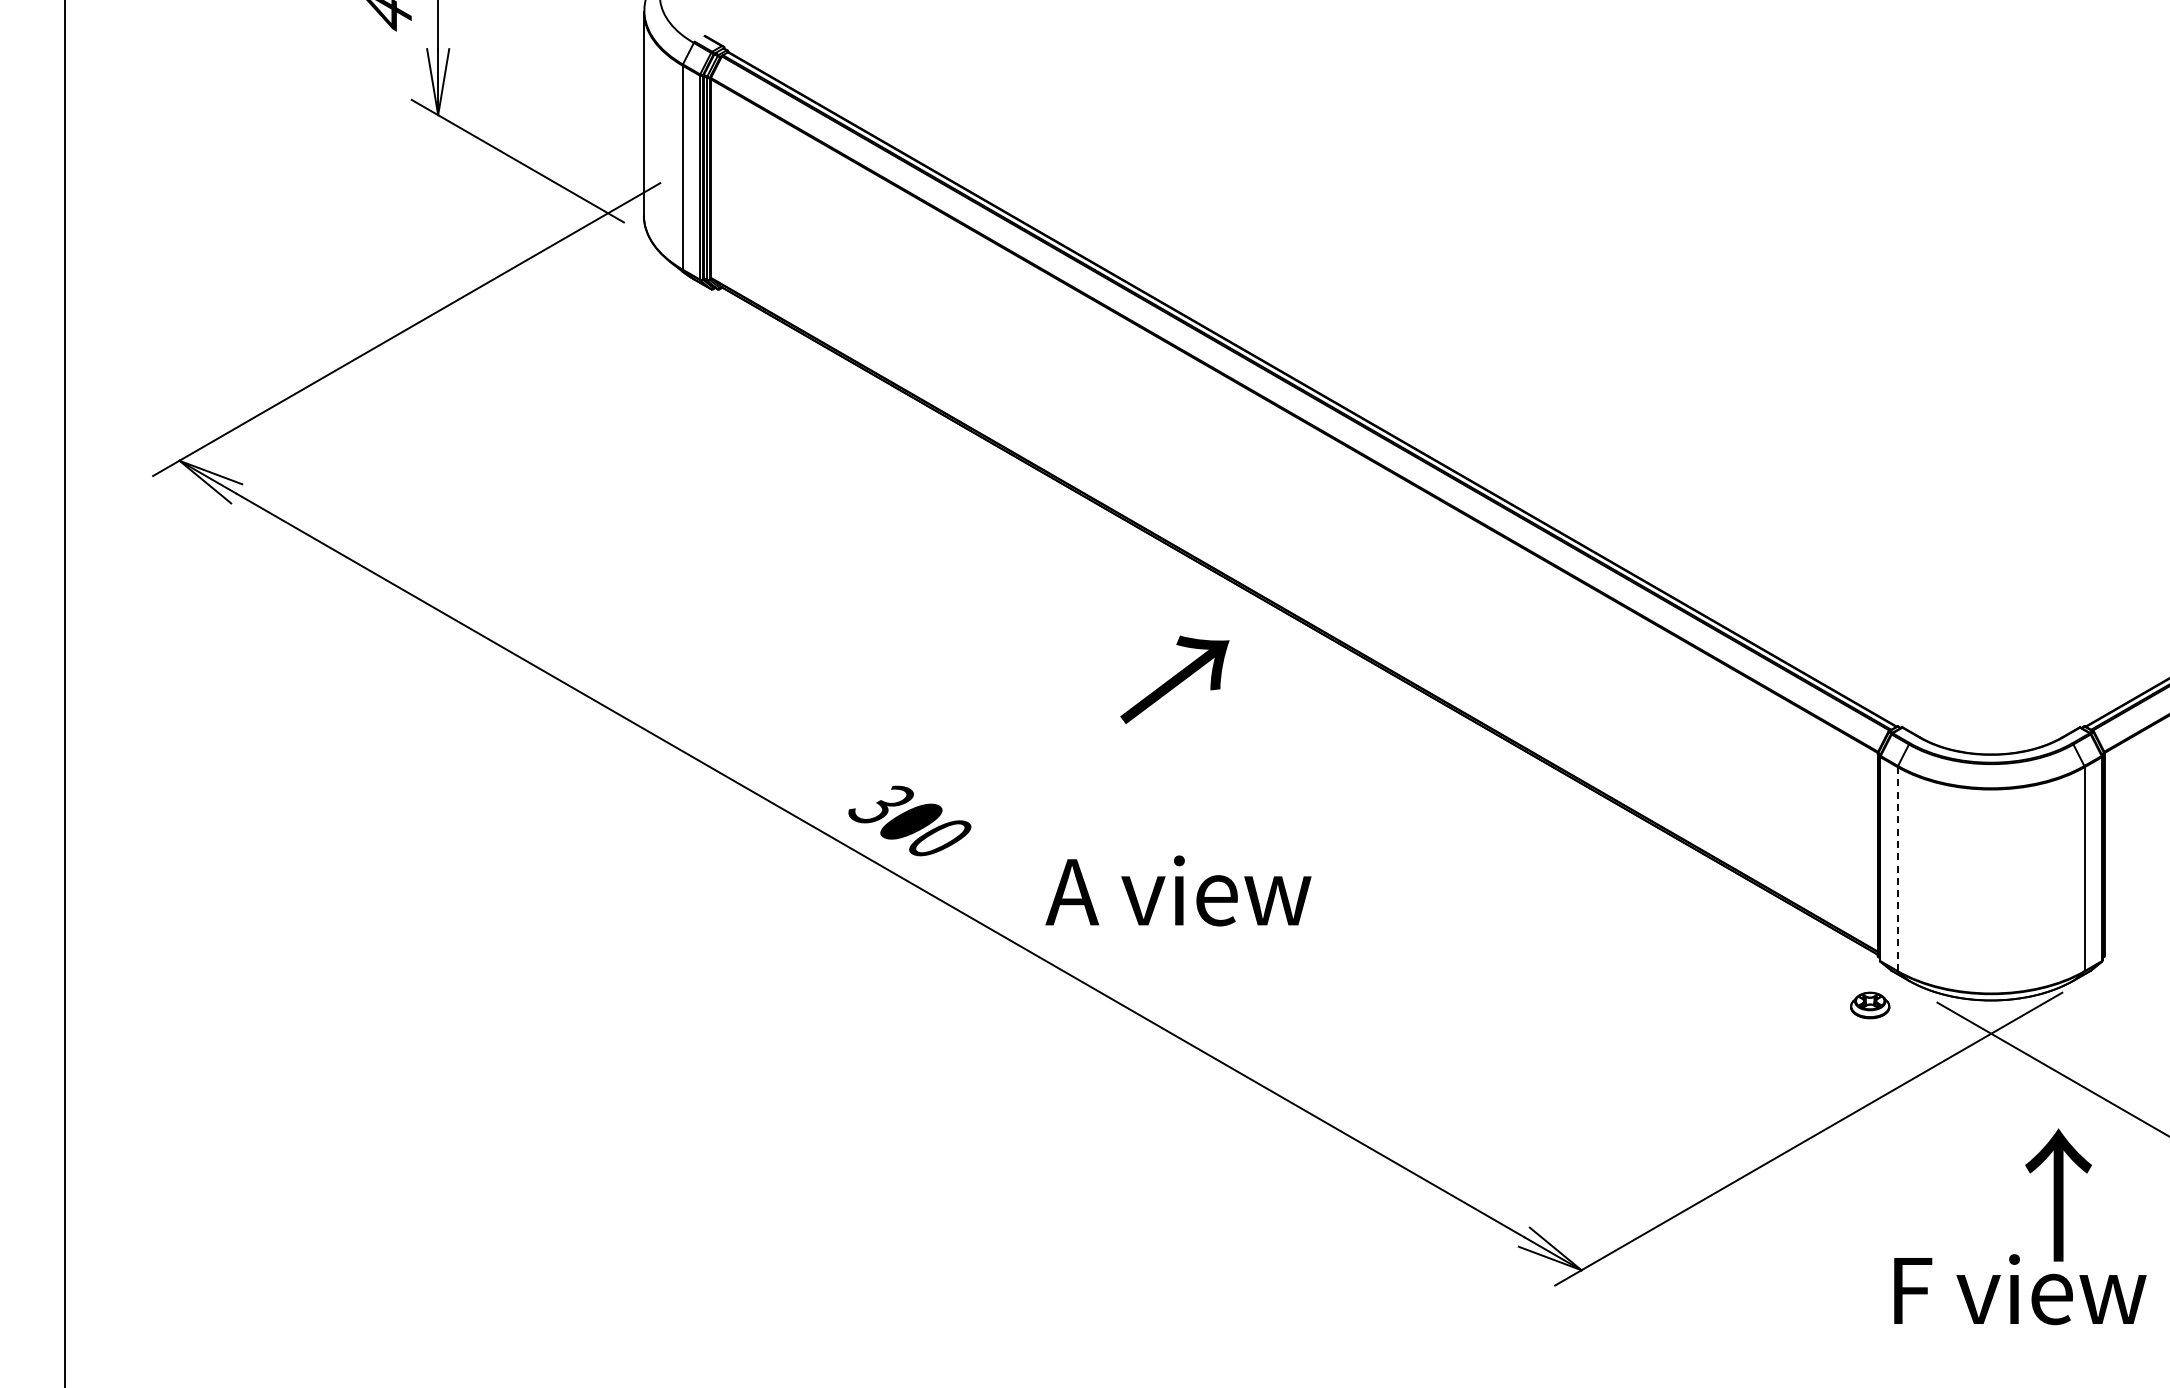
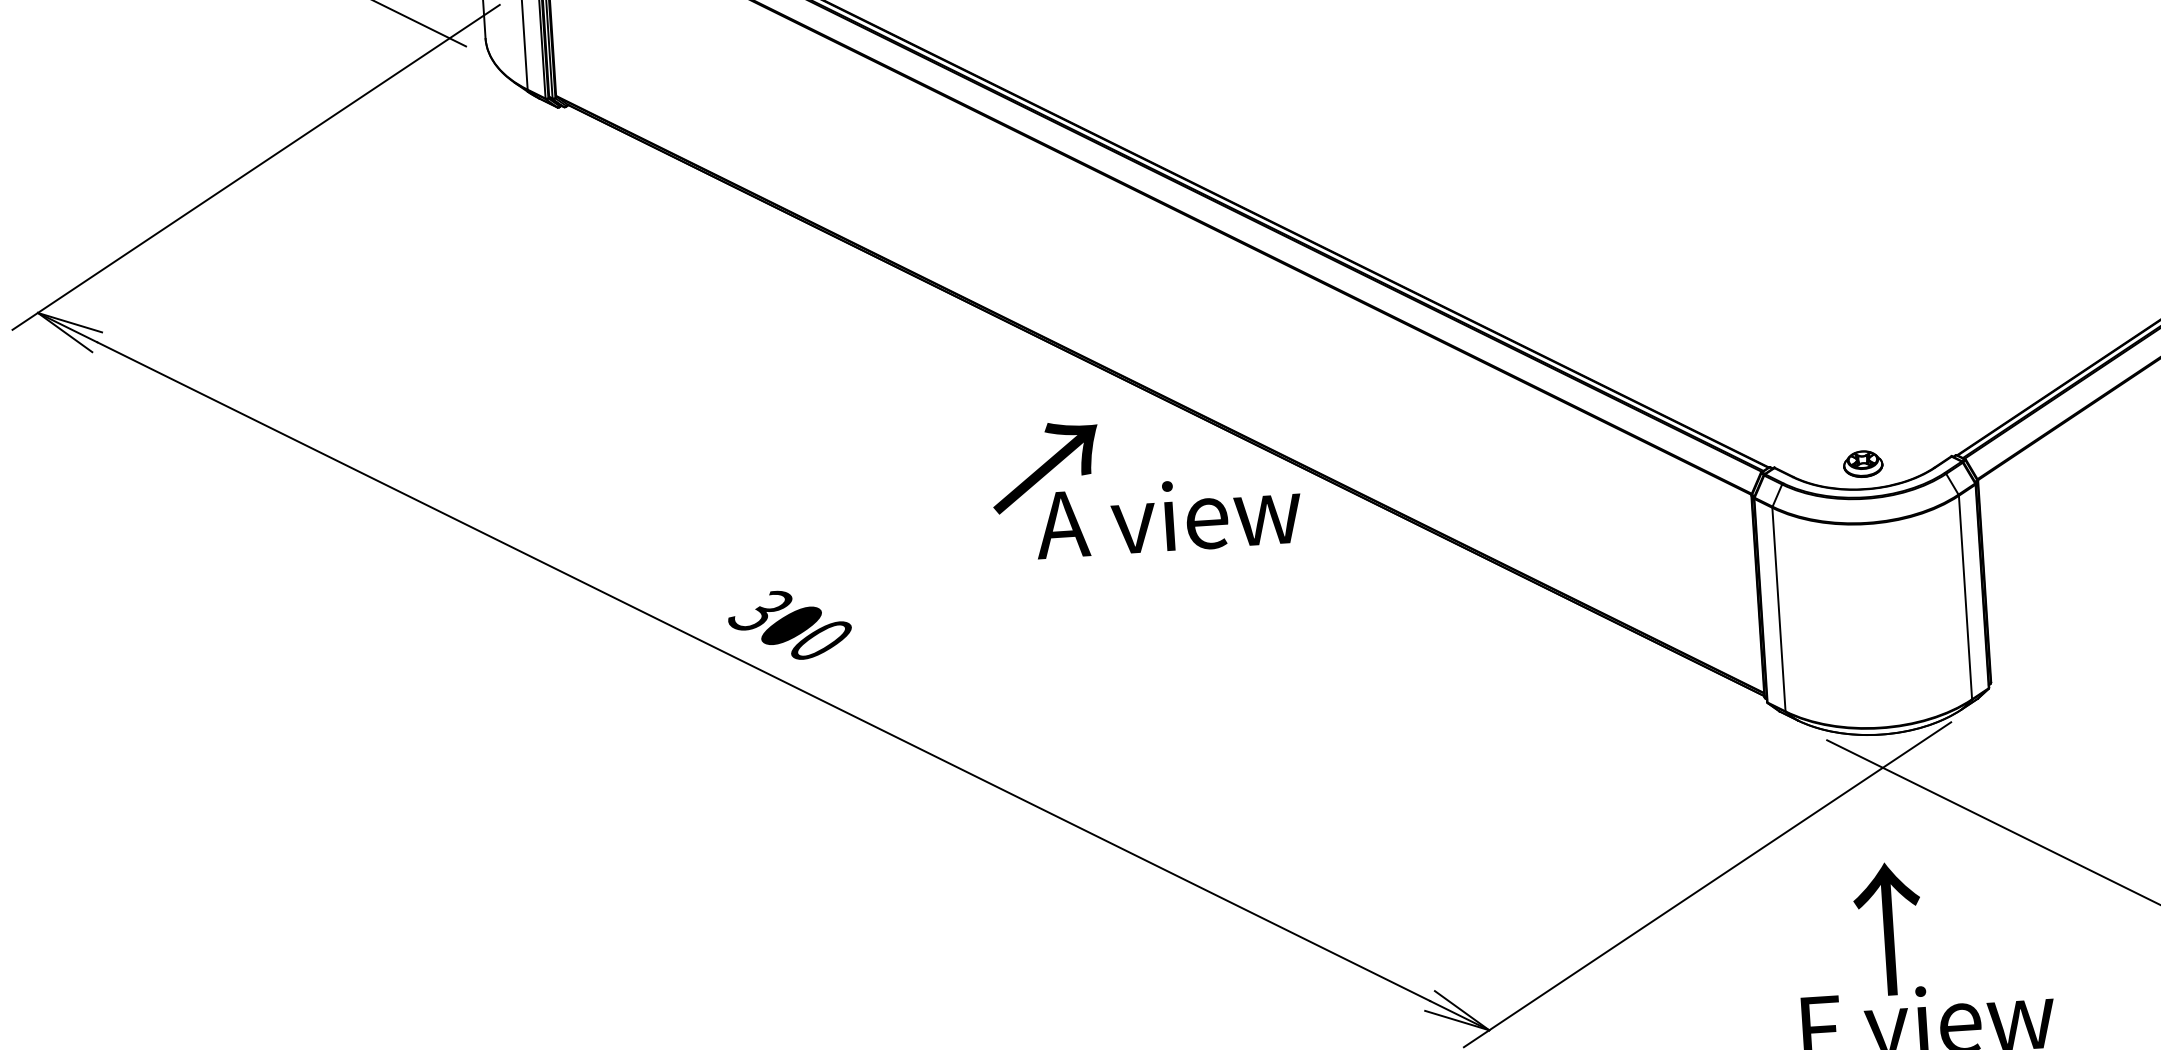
line: (1897, 869) -> (1778, 609), dashed -> solid
text: (1178, 890) -> (1168, 516), moved
part: (1870, 1005) -> (1863, 464), moved
text: (2058, 1194) -> (1888, 928), moved

